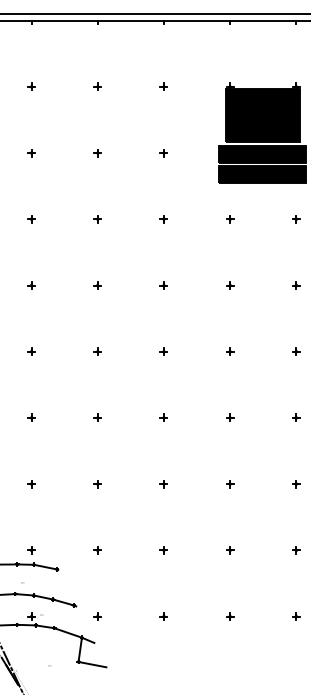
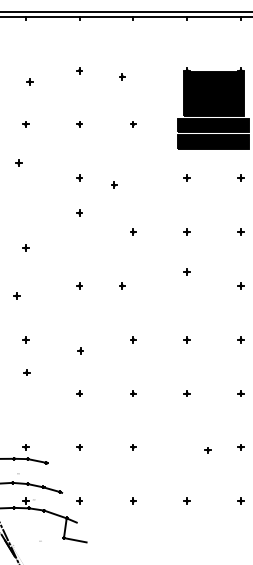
part: (31, 86) -> (29, 81), moved
part: (164, 86) -> (122, 76), moved
part: (31, 218) -> (18, 162), moved
part: (164, 218) -> (114, 184), moved
part: (31, 284) -> (25, 247), moved
part: (97, 284) -> (79, 212), moved
part: (31, 351) -> (16, 295), moved
part: (164, 351) -> (122, 285), moved
part: (229, 351) -> (186, 271), moved
part: (97, 417) -> (80, 350), moved
part: (31, 484) -> (26, 372), moved
part: (229, 550) -> (207, 450), moved

